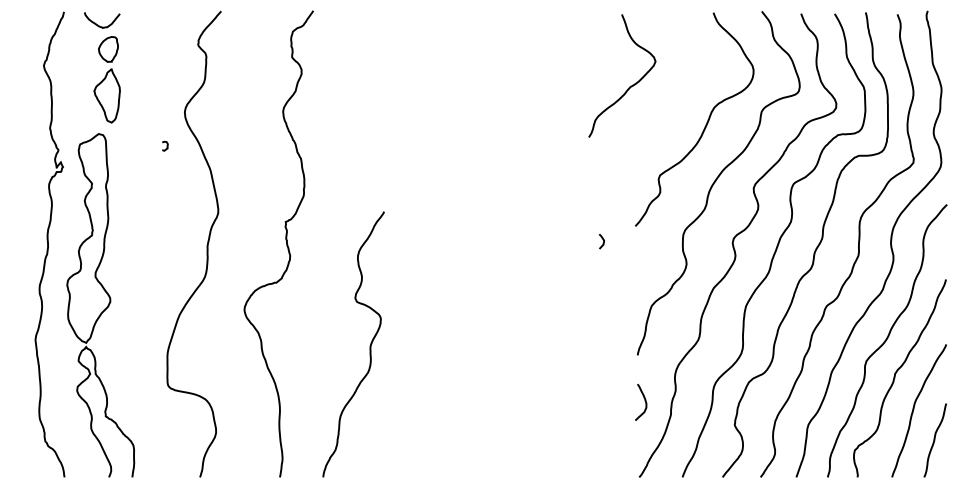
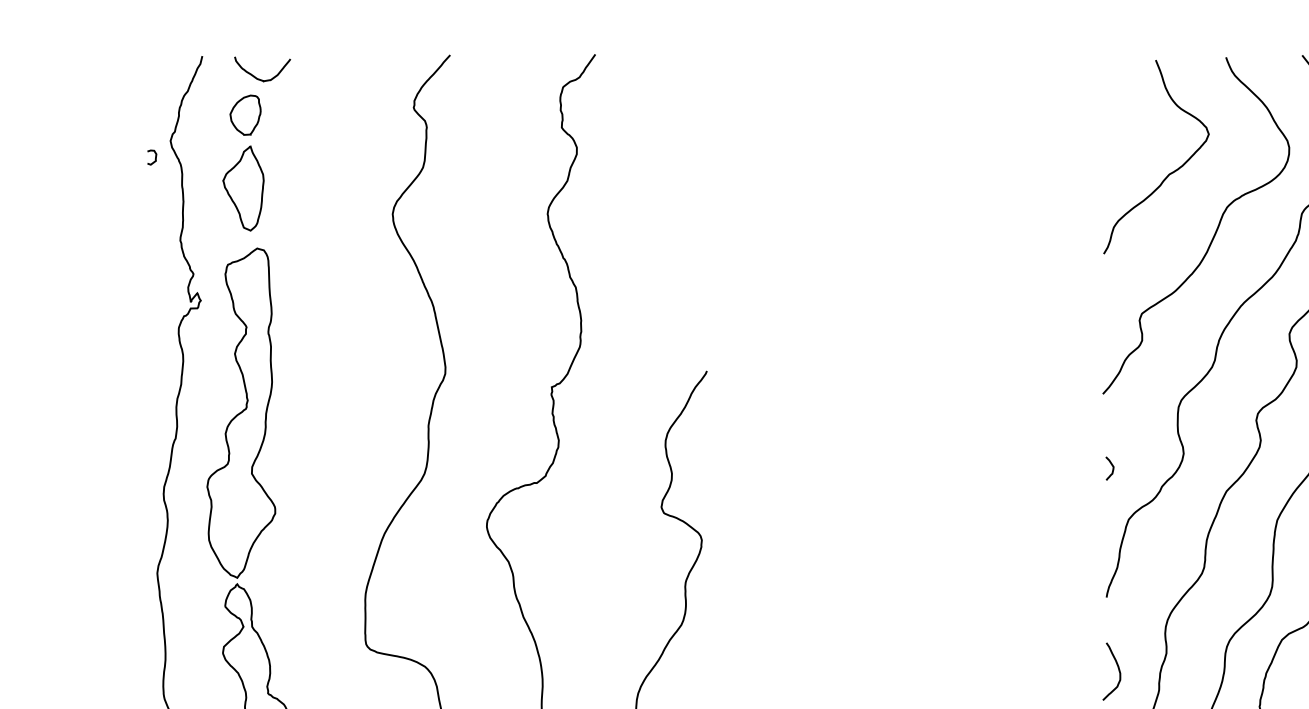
part: (106, 79) -> (242, 162), moved
curve: (629, 86) -> (1167, 173), moved
curve: (166, 145) -> (154, 156), moved
curve: (603, 241) -> (1112, 468), moved

